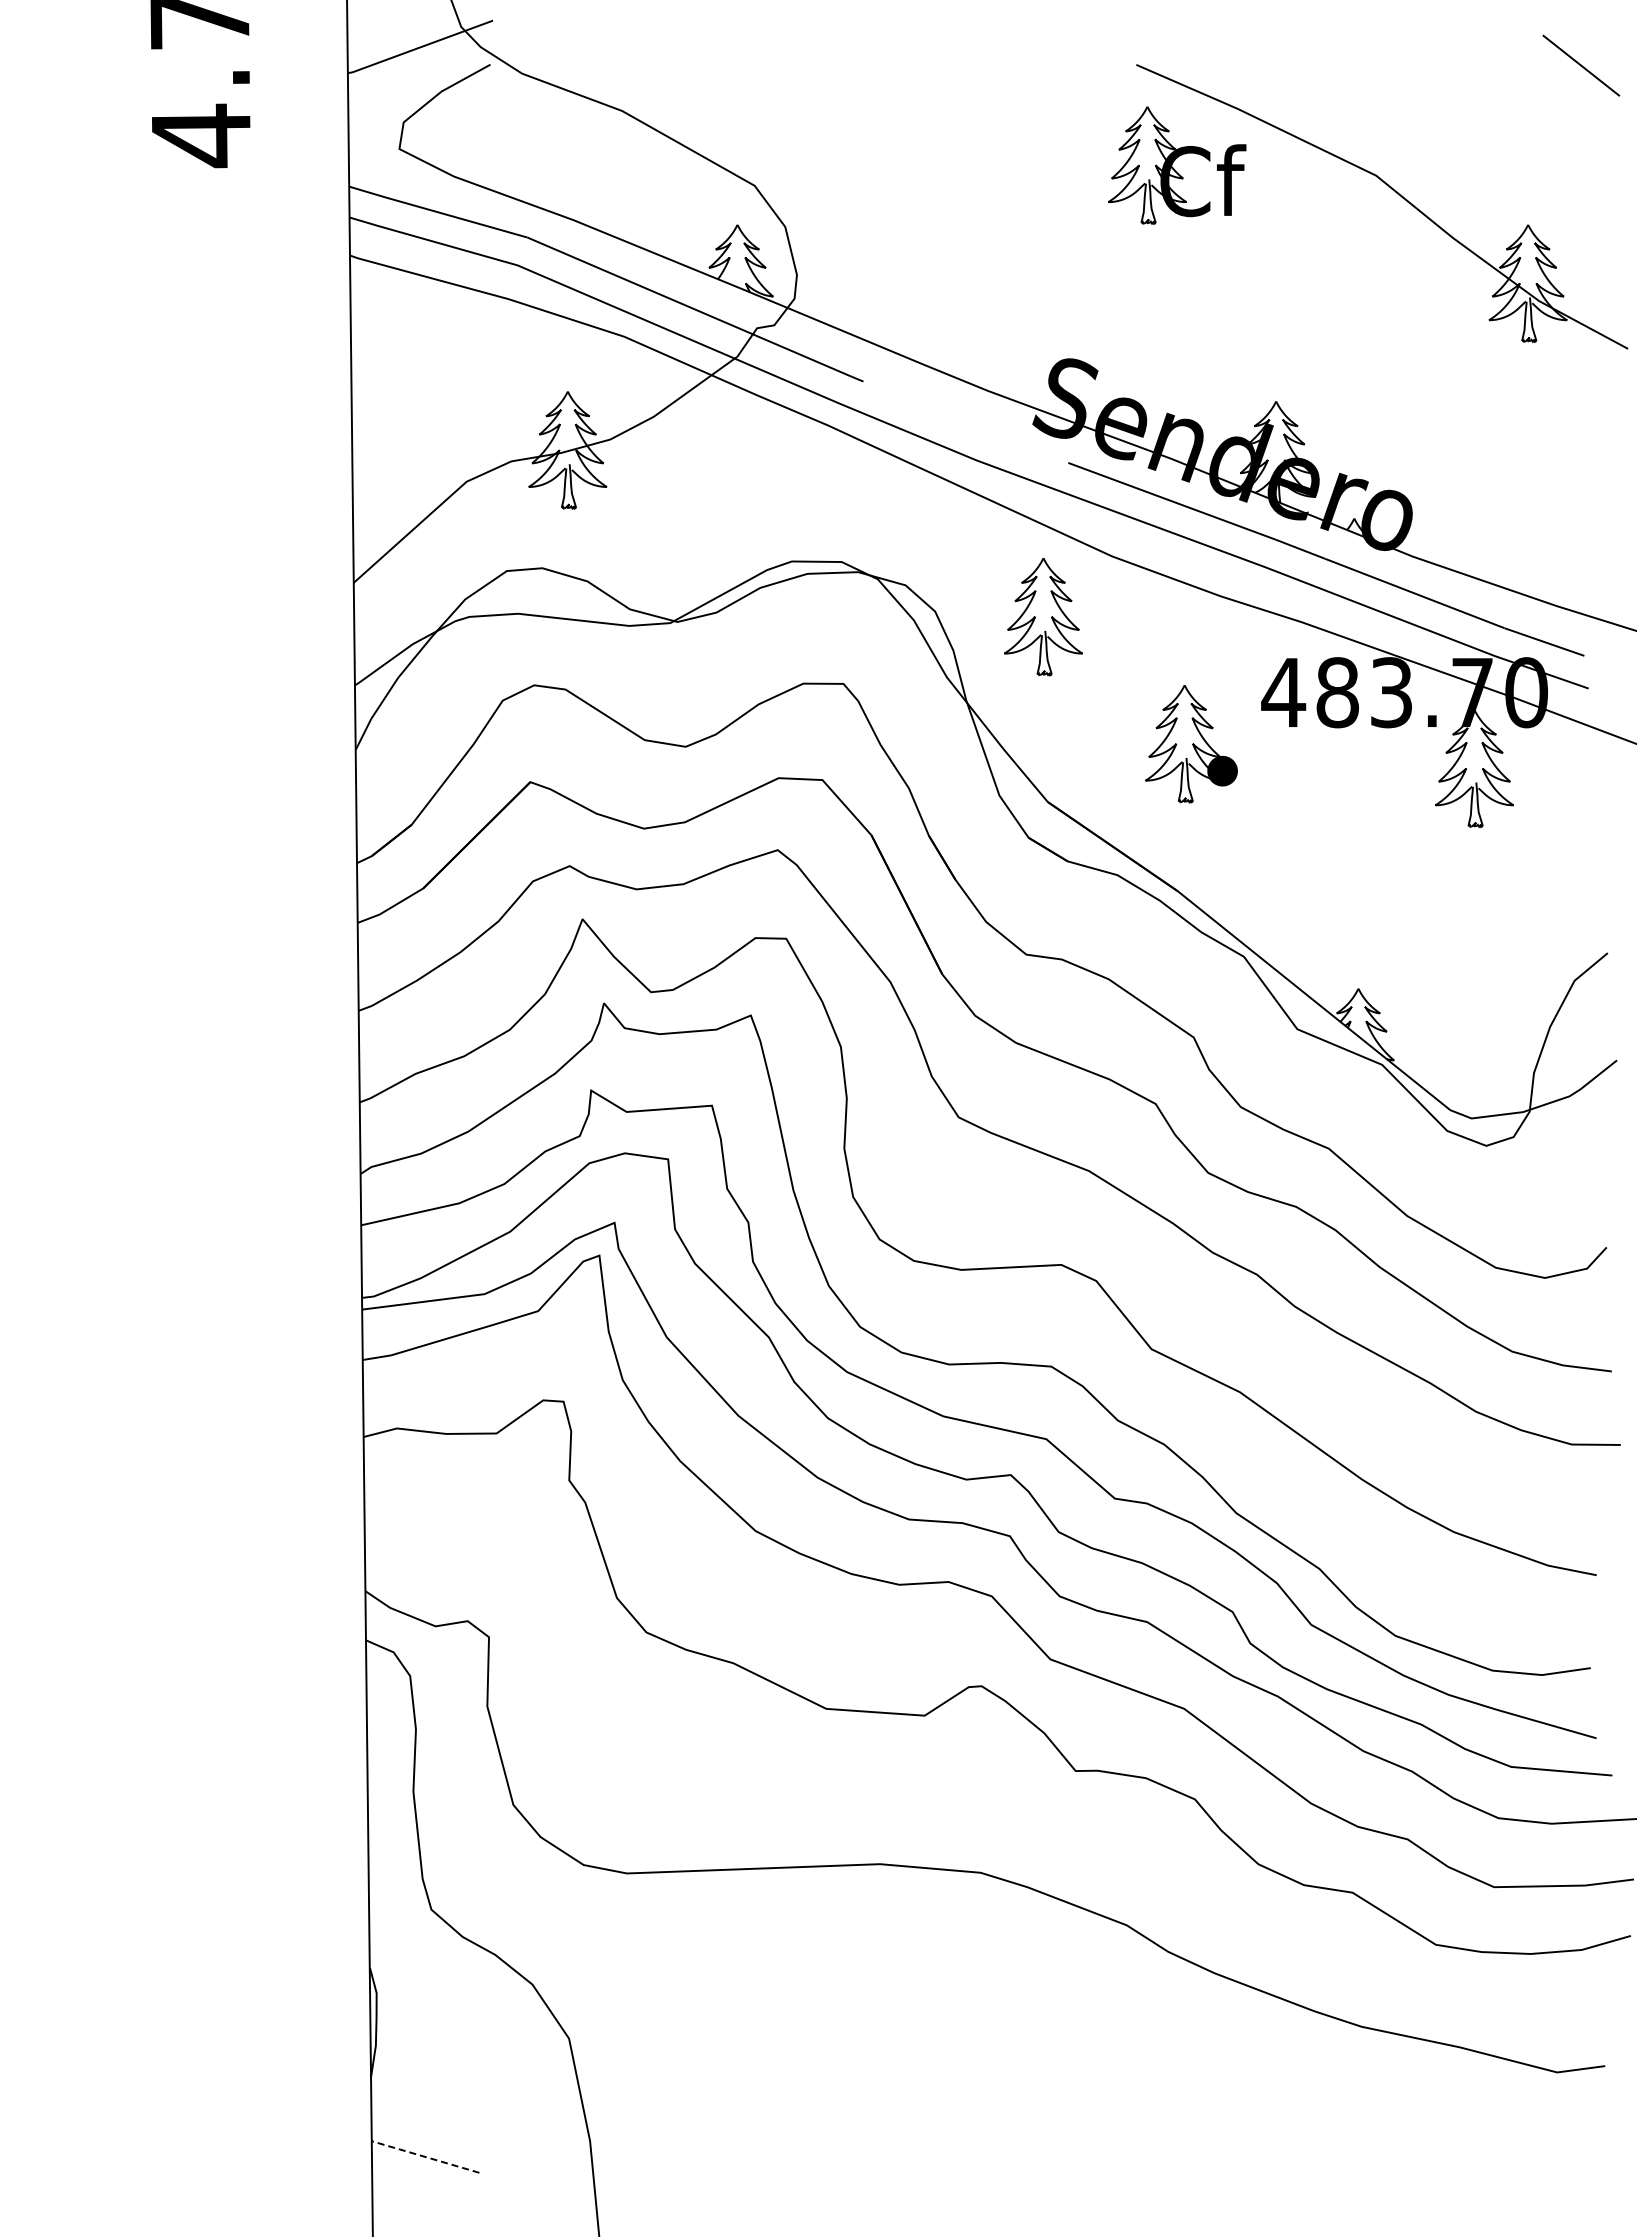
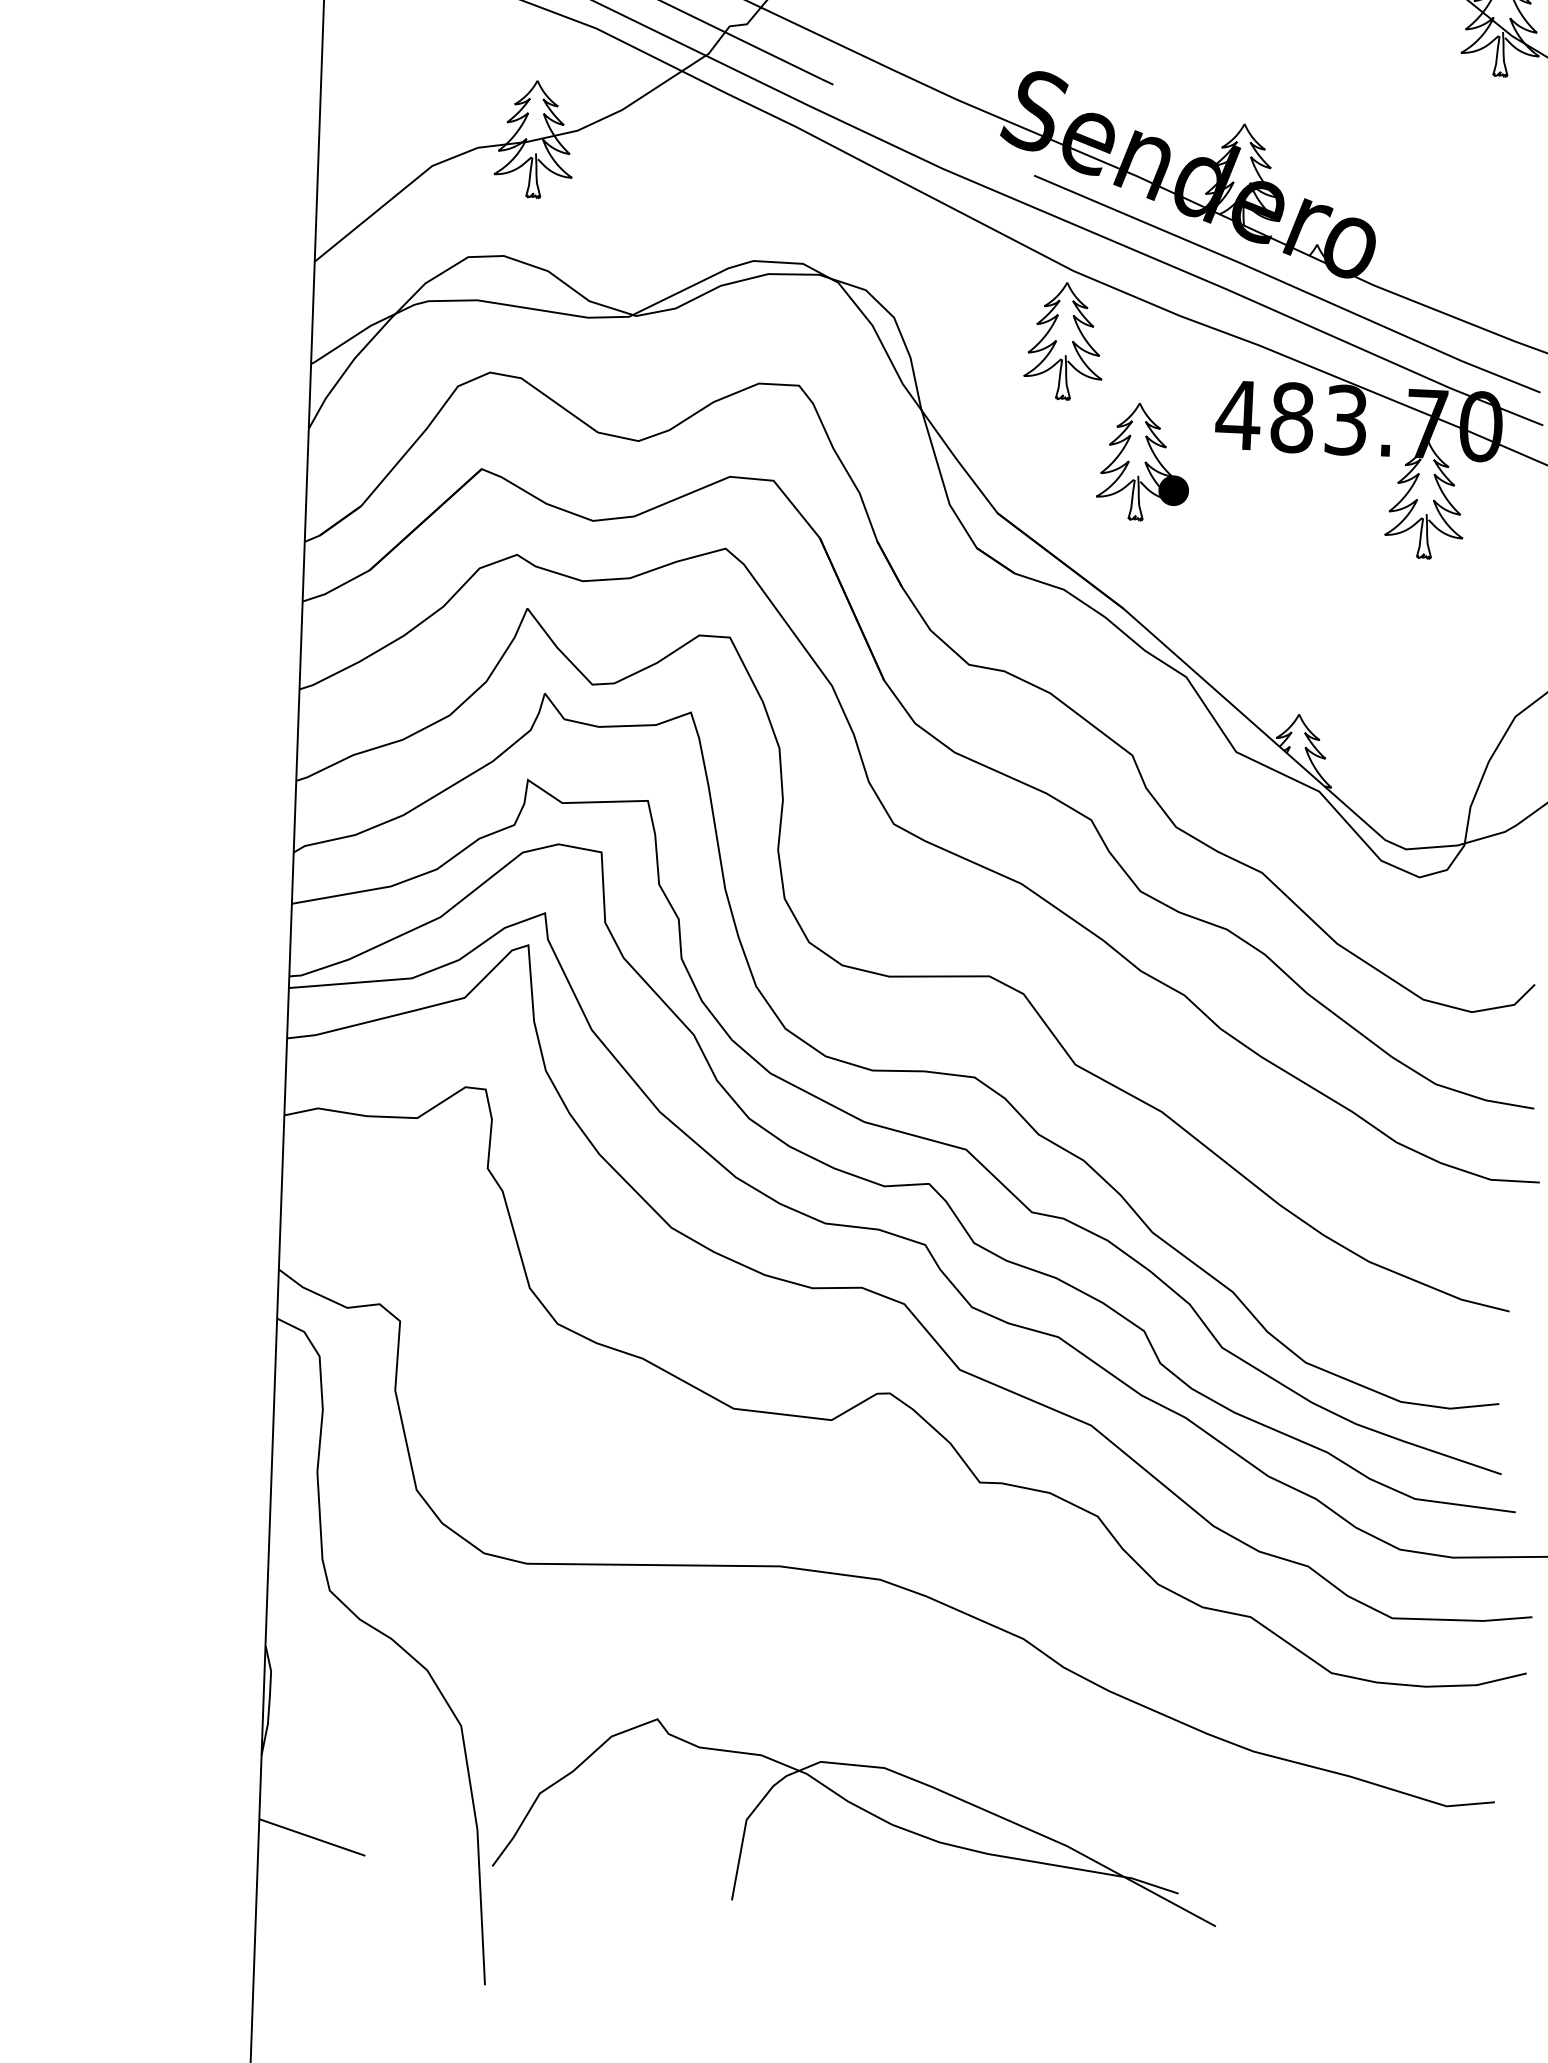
part: (1043, 617) -> (1064, 341), moved
part: (974, 2104) -> (863, 1810), added
line: (425, 2156) -> (312, 1836), dashed -> solid

